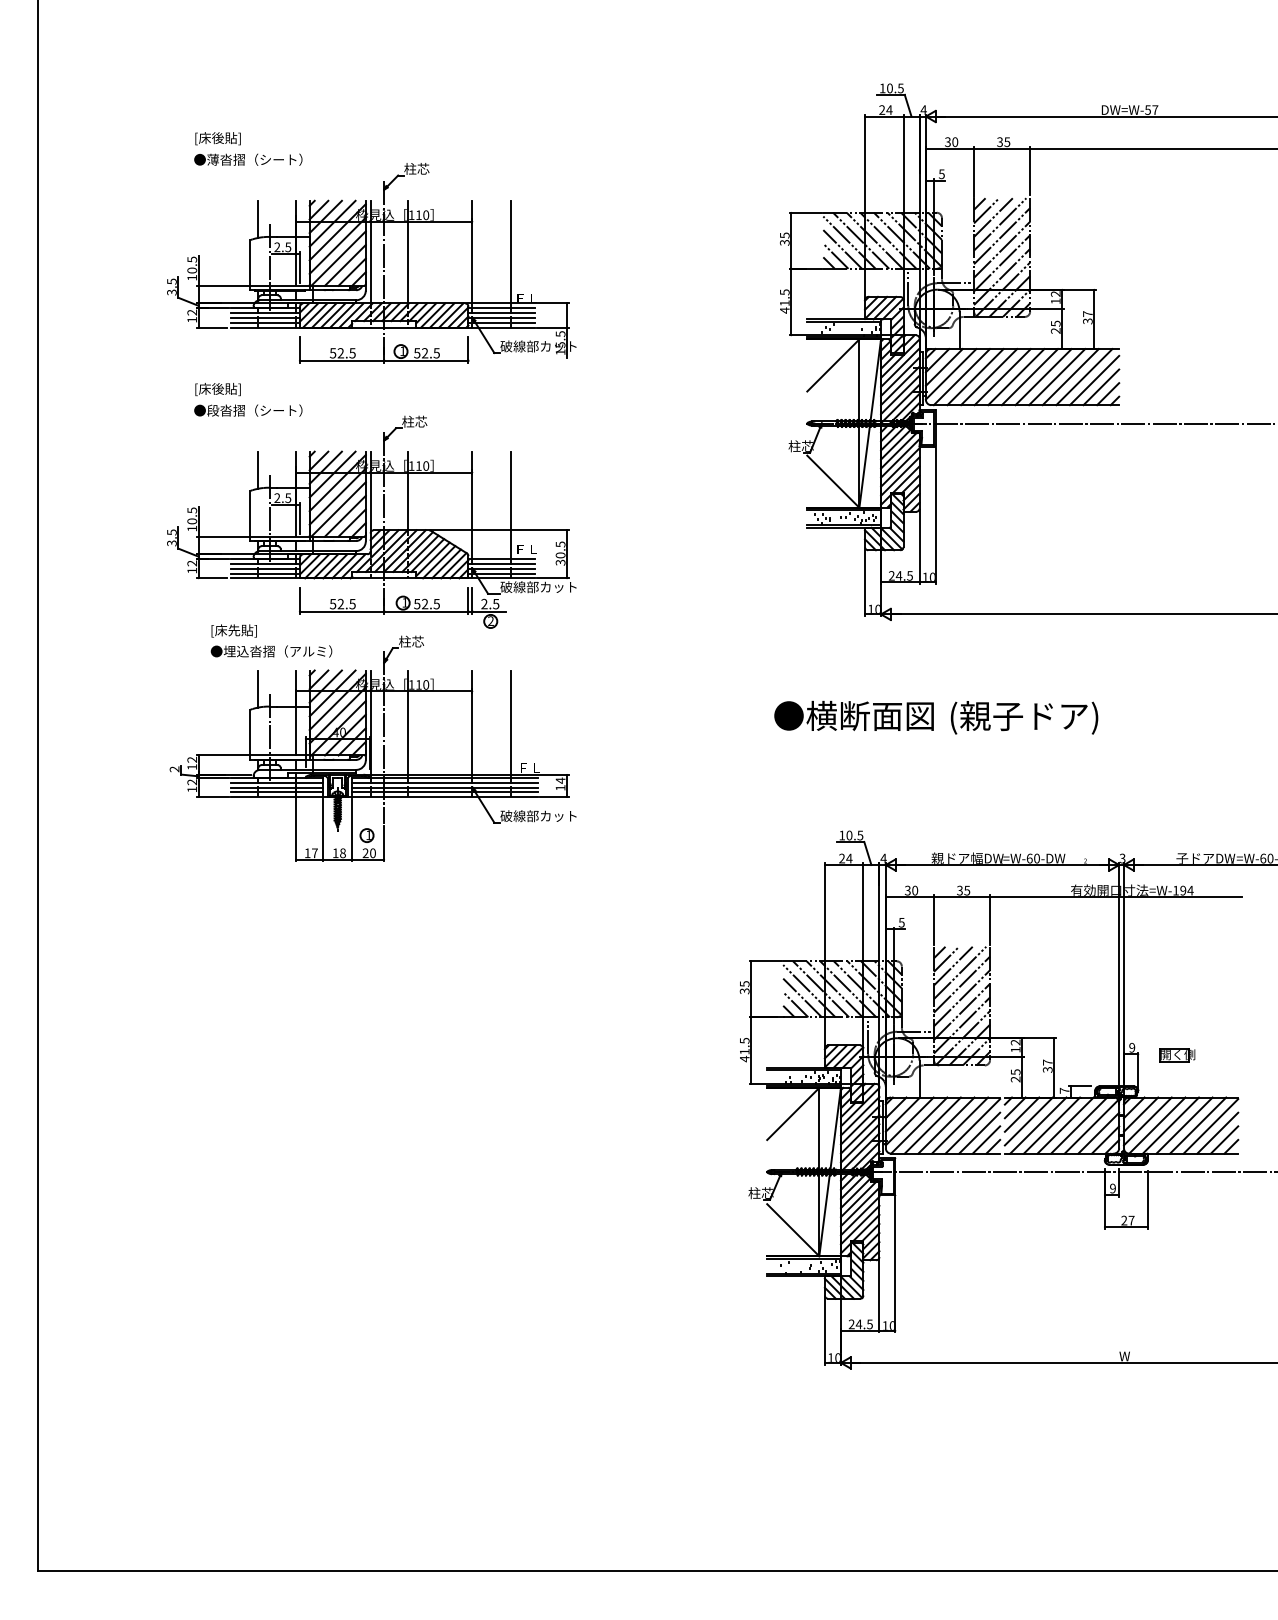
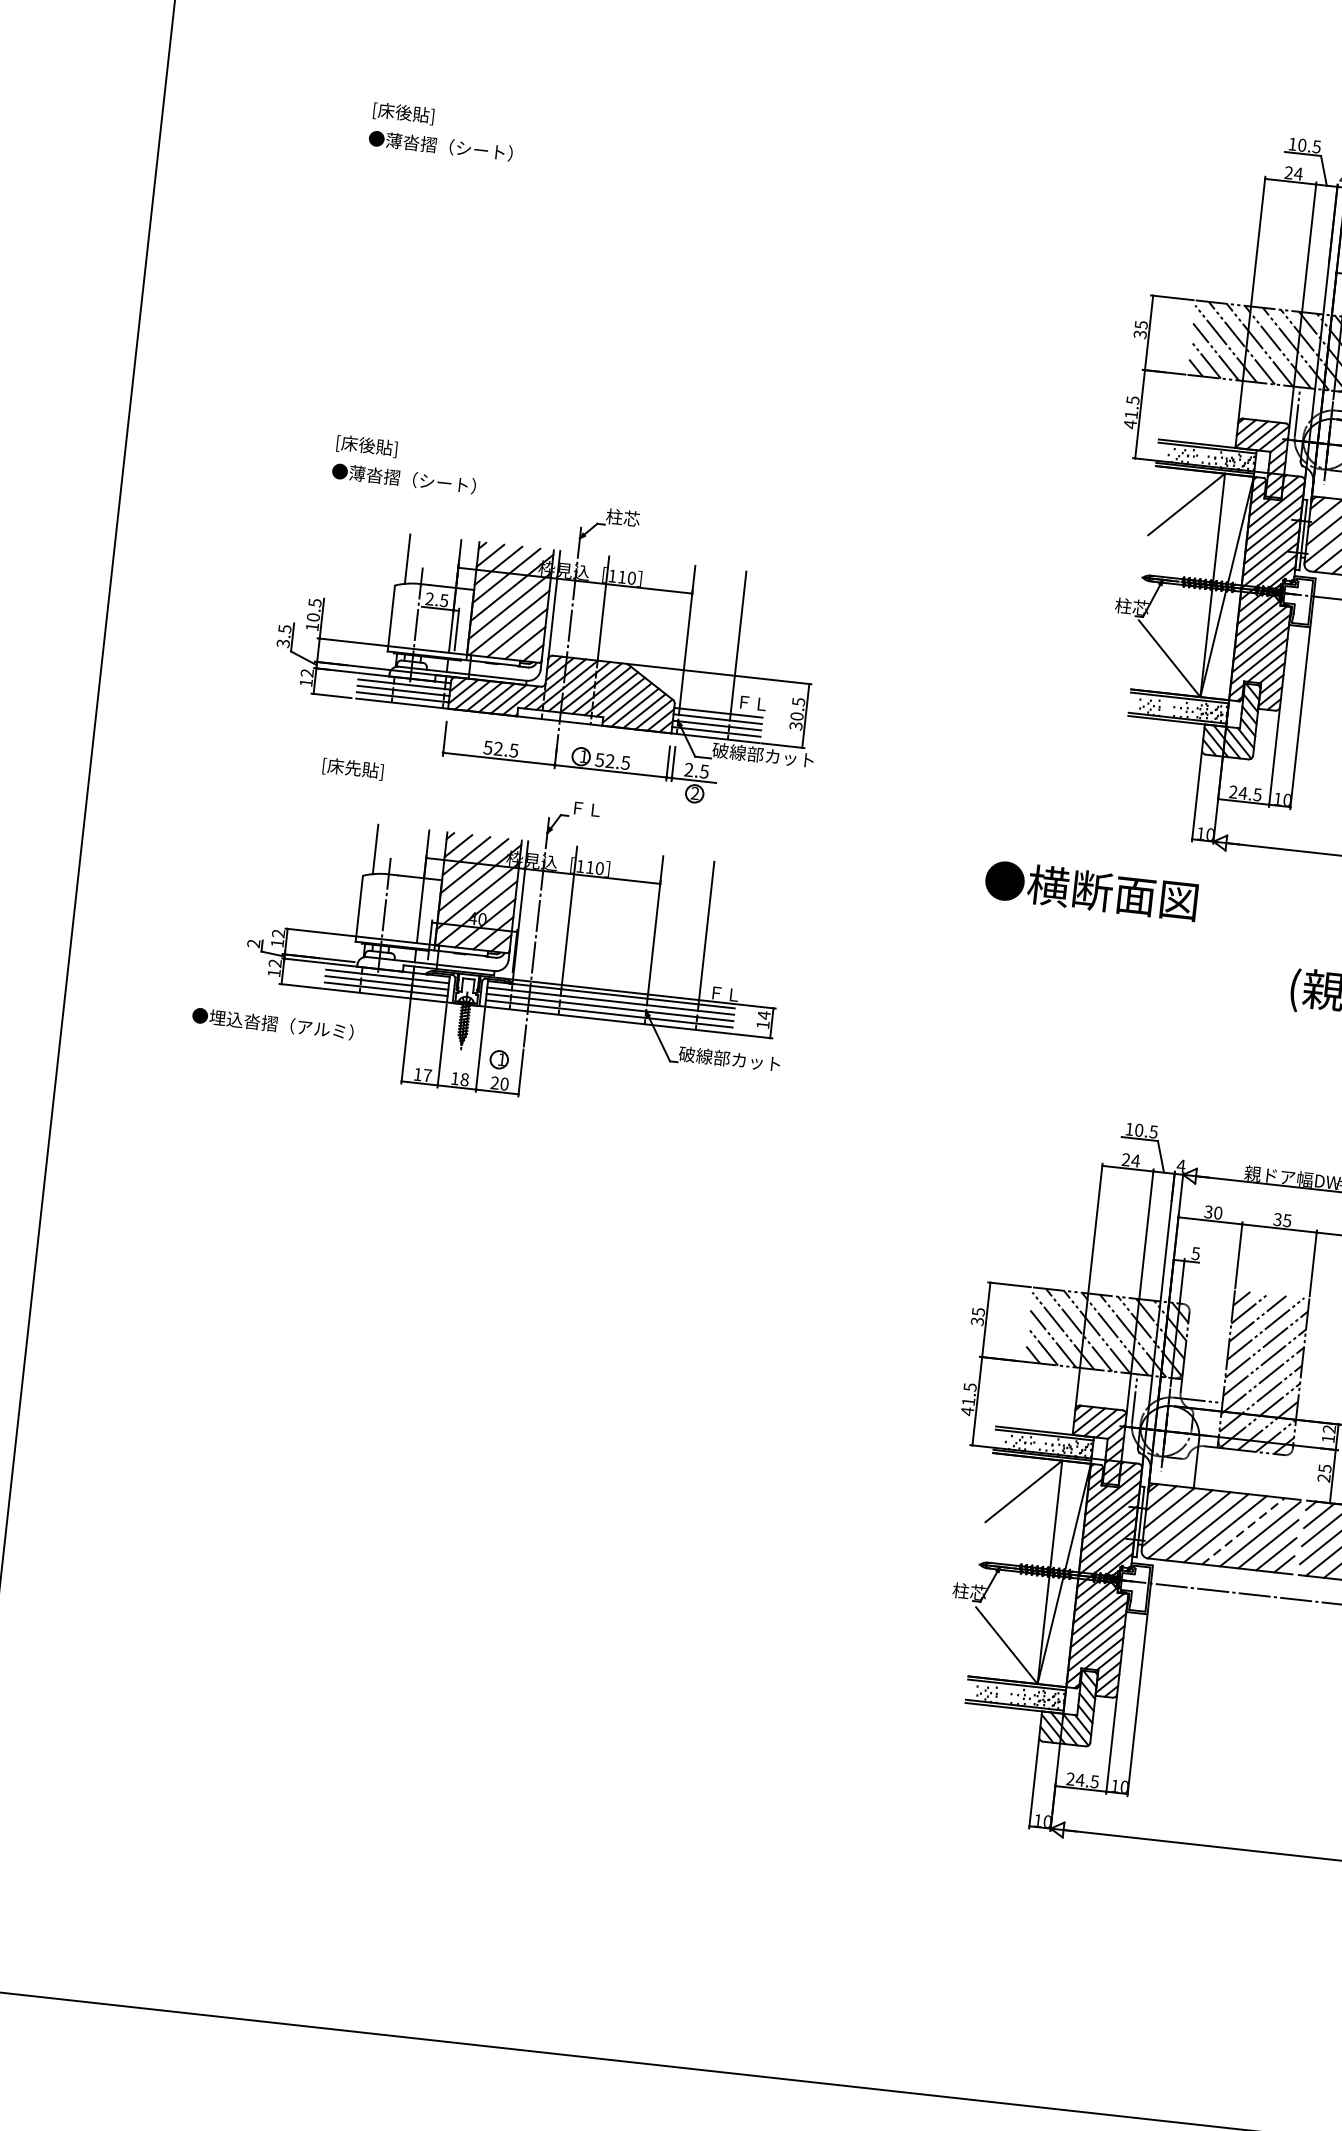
part: (371, 263) -> (588, 301), removed
text: (213, 410) -> (357, 473), ●段沓摺（シート） -> ●薄沓摺（シート）
text: (411, 641) -> (586, 808), 柱芯 -> ＦＬ
text: (271, 651) -> (272, 1023), moved
text: (853, 715) -> (1090, 889), moved
line: (960, 1125) -> (1244, 1531), solid -> dashed

